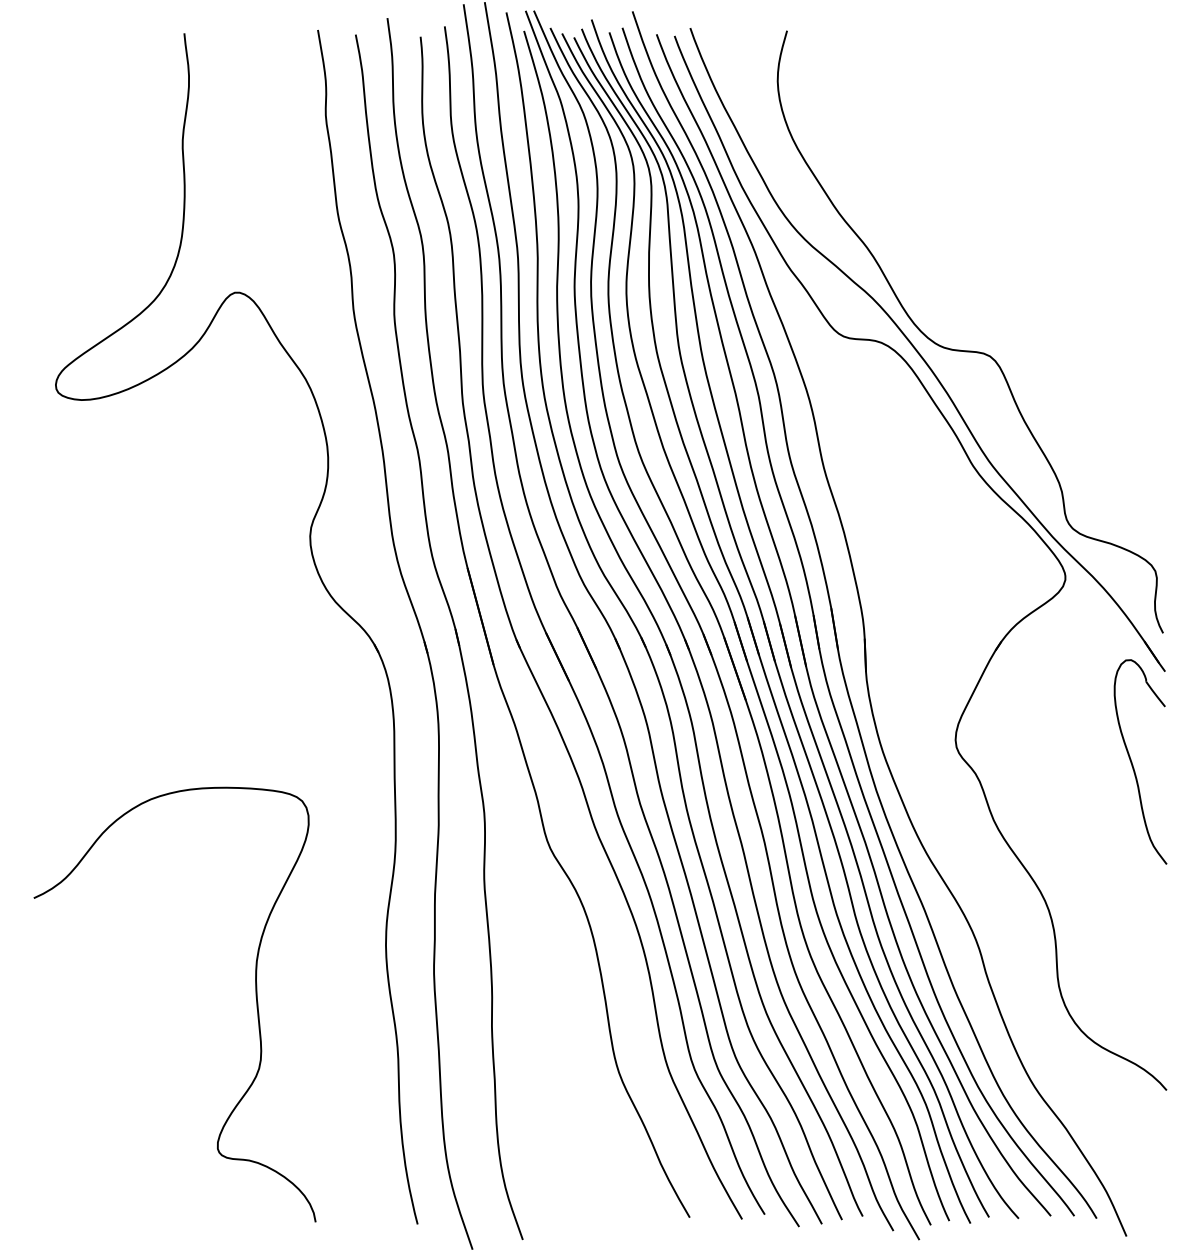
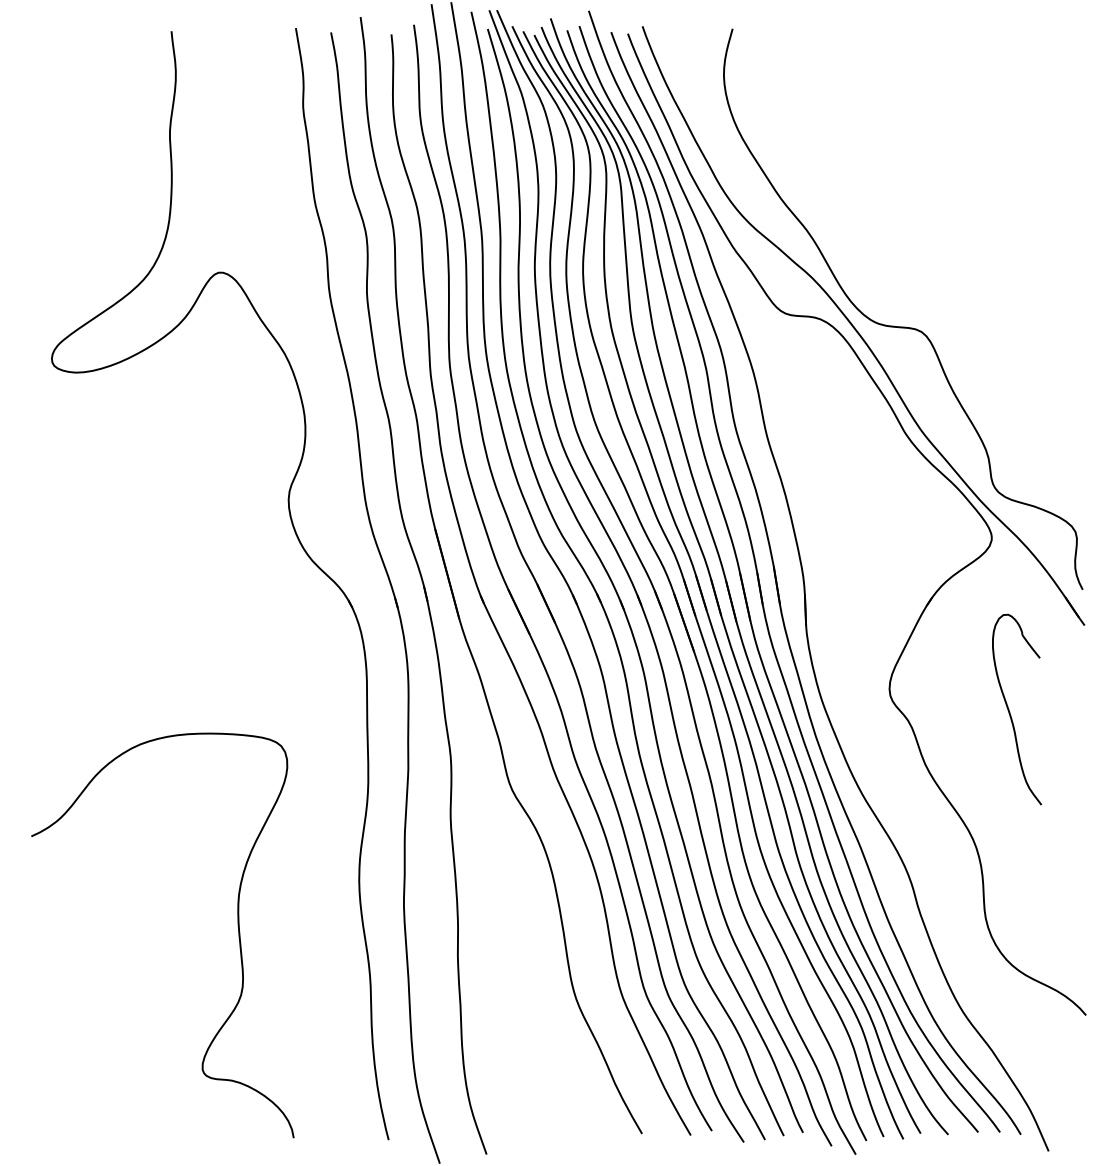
part: (1132, 761) -> (1009, 709), moved

